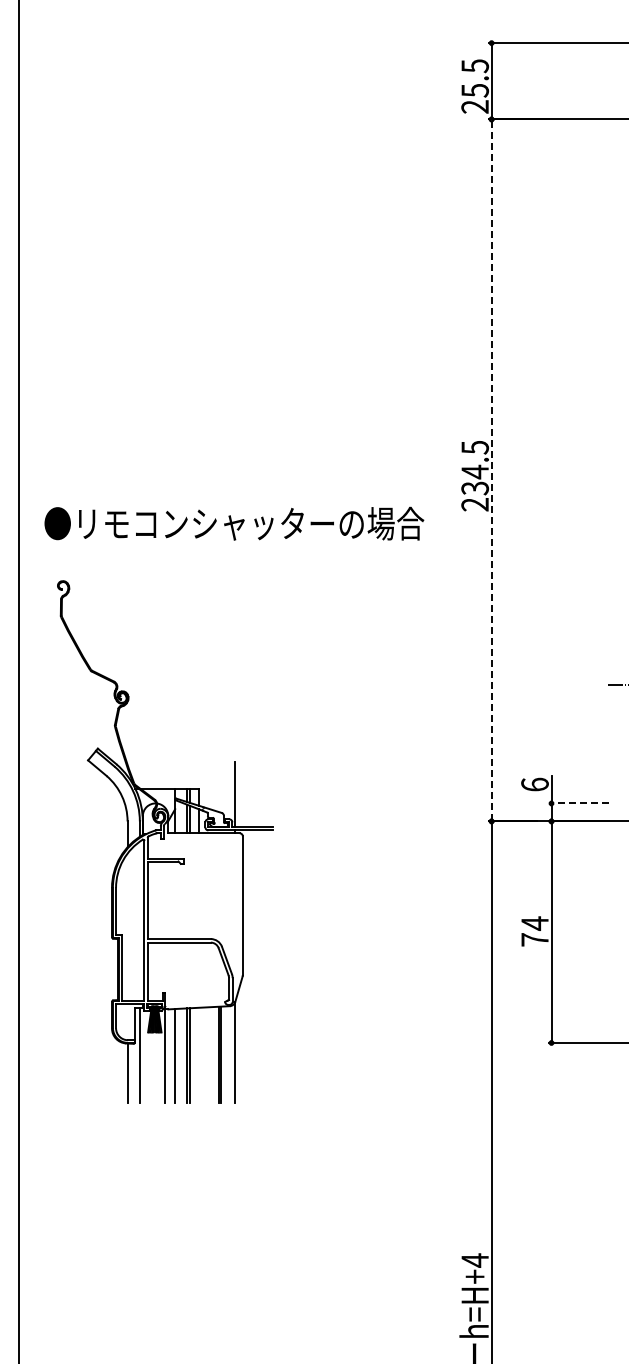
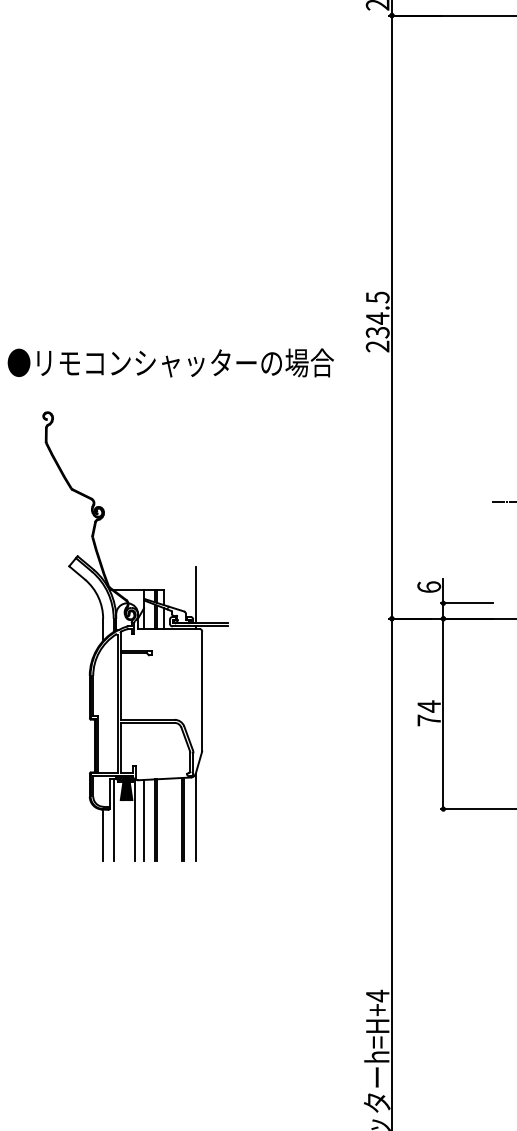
line: (491, 470) -> (391, 317), dashed -> solid
line: (578, 803) -> (466, 603), dashed -> solid
part: (165, 841) -> (135, 636), moved

